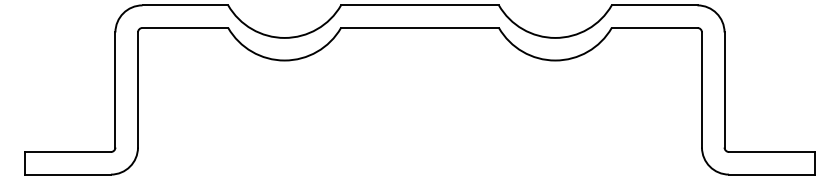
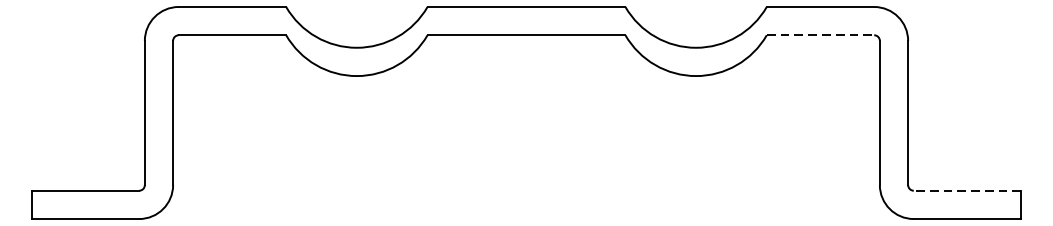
line: (654, 27) -> (820, 34), solid -> dashed
line: (771, 152) -> (966, 191), solid -> dashed

